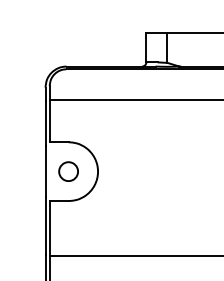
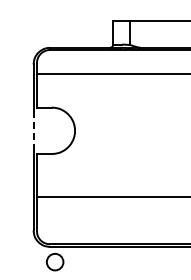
line: (45, 171) -> (33, 130), solid -> dashed
circle: (68, 171) -> (51, 130), removed

